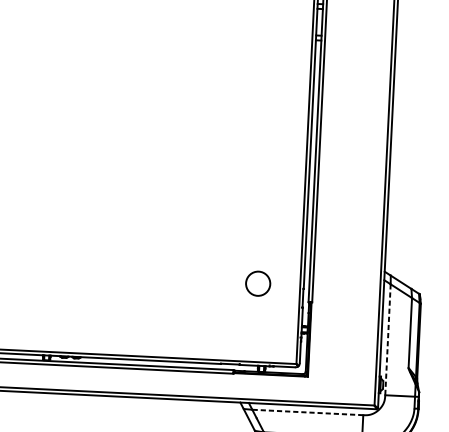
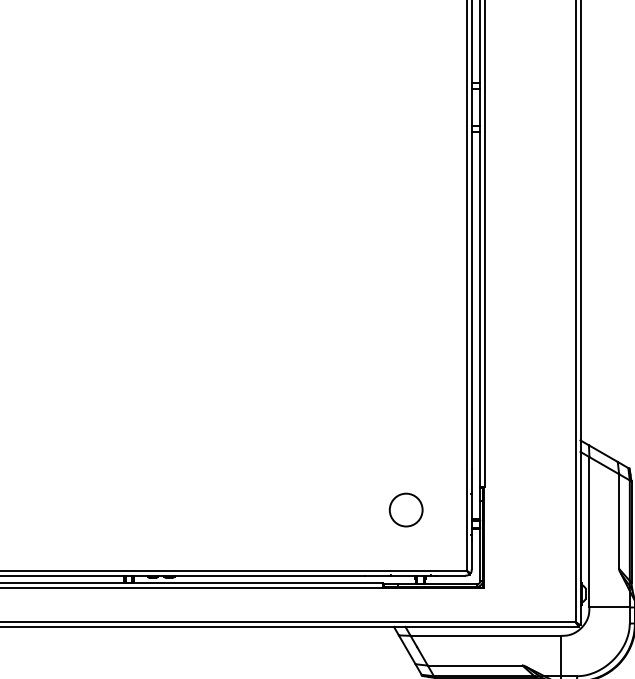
circle: (257, 283) -> (405, 509), moved
line: (388, 339) -> (589, 532), dashed -> solid
line: (307, 412) -> (485, 635), dashed -> solid

